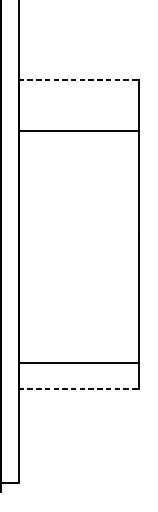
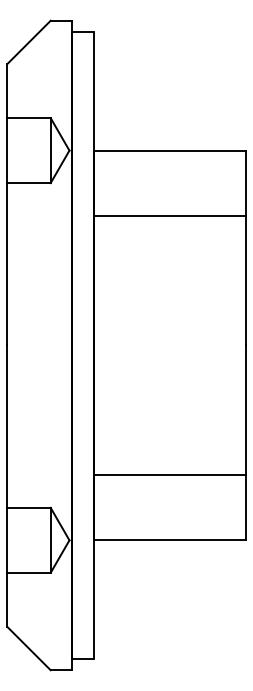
line: (78, 79) -> (169, 150), dashed -> solid
line: (78, 363) -> (169, 475), moved
line: (78, 388) -> (169, 540), dashed -> solid

